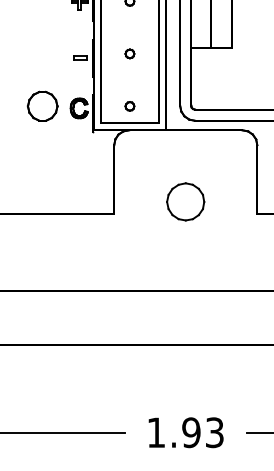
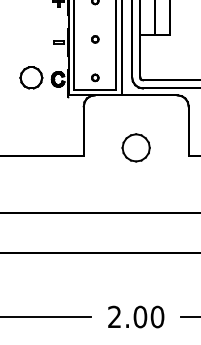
text: (186, 432) -> (136, 316), 1.93 -> 2.00

